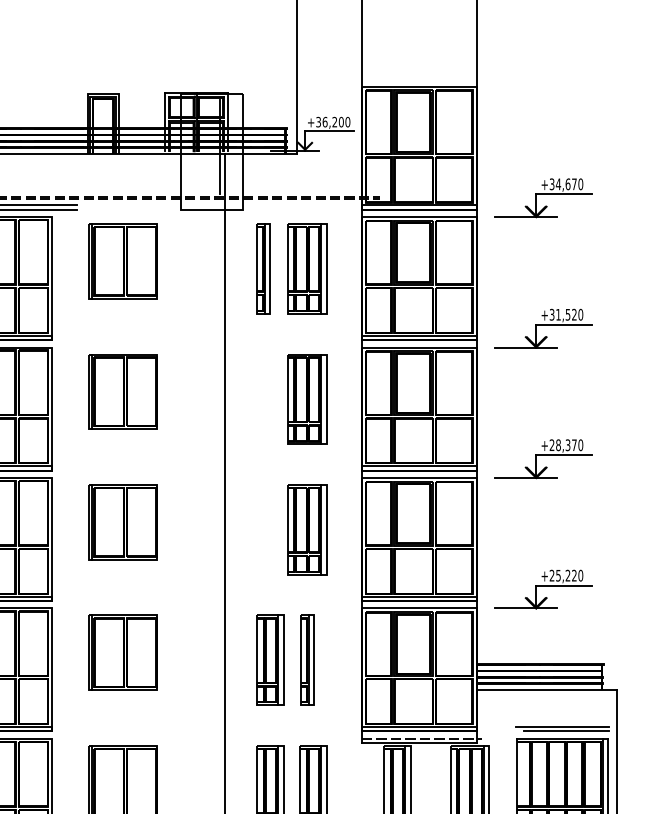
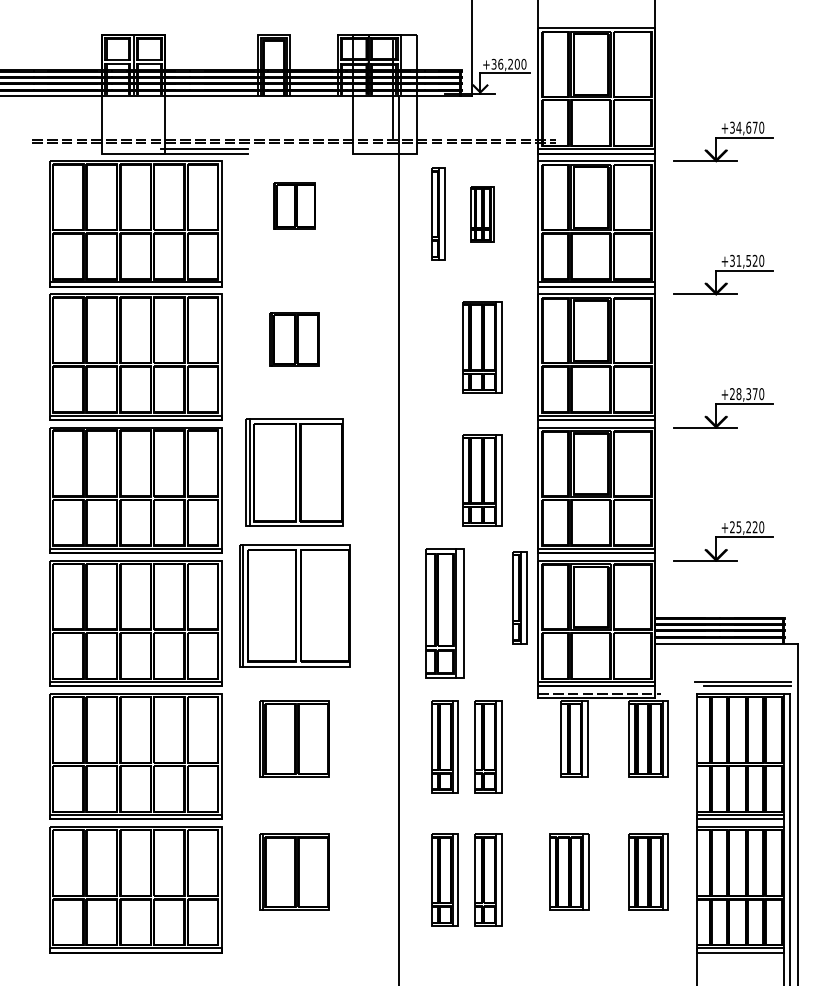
part: (123, 260) -> (294, 205), size x0.6
part: (307, 268) -> (482, 213), size x0.6
part: (123, 391) -> (294, 339), size x0.7
part: (123, 522) -> (294, 472), size x1.4
part: (123, 652) -> (294, 605), size x1.6
part: (270, 660) -> (444, 613), size x1.4
part: (307, 660) -> (519, 597), moved

